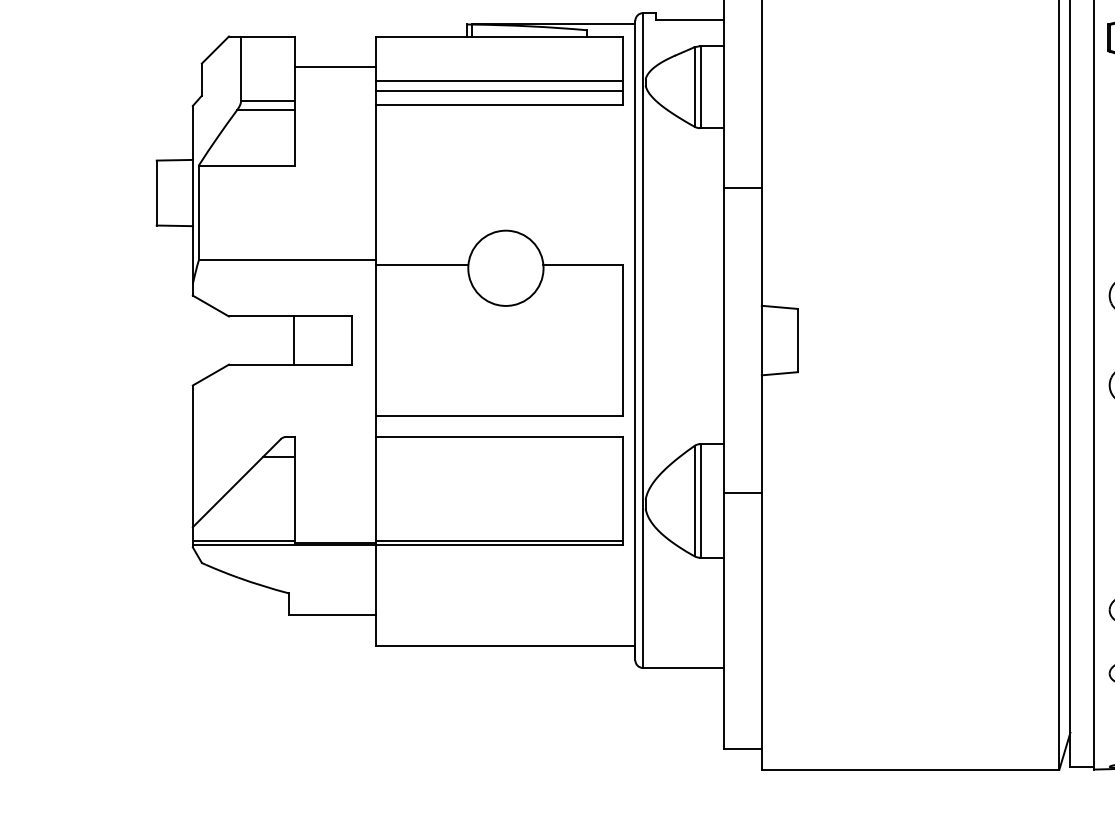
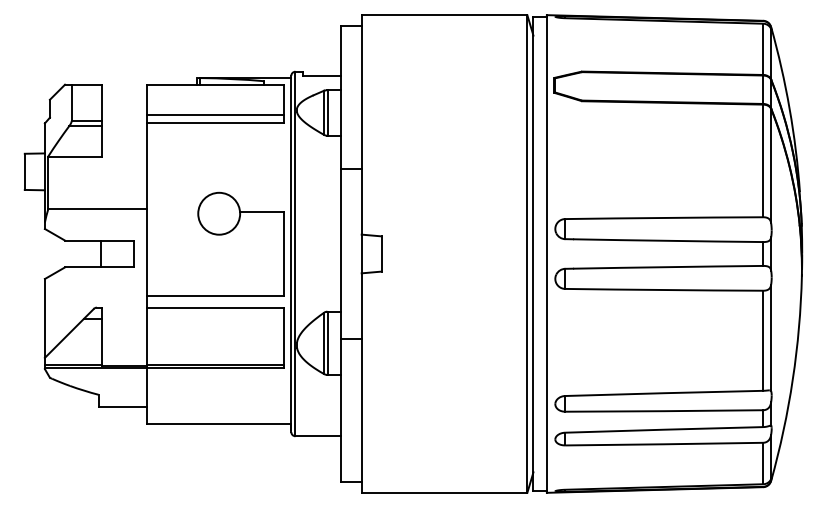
line: (334, 66) -> (123, 101), removed
line: (499, 81) -> (215, 109), removed
line: (422, 266) -> (172, 212), removed

